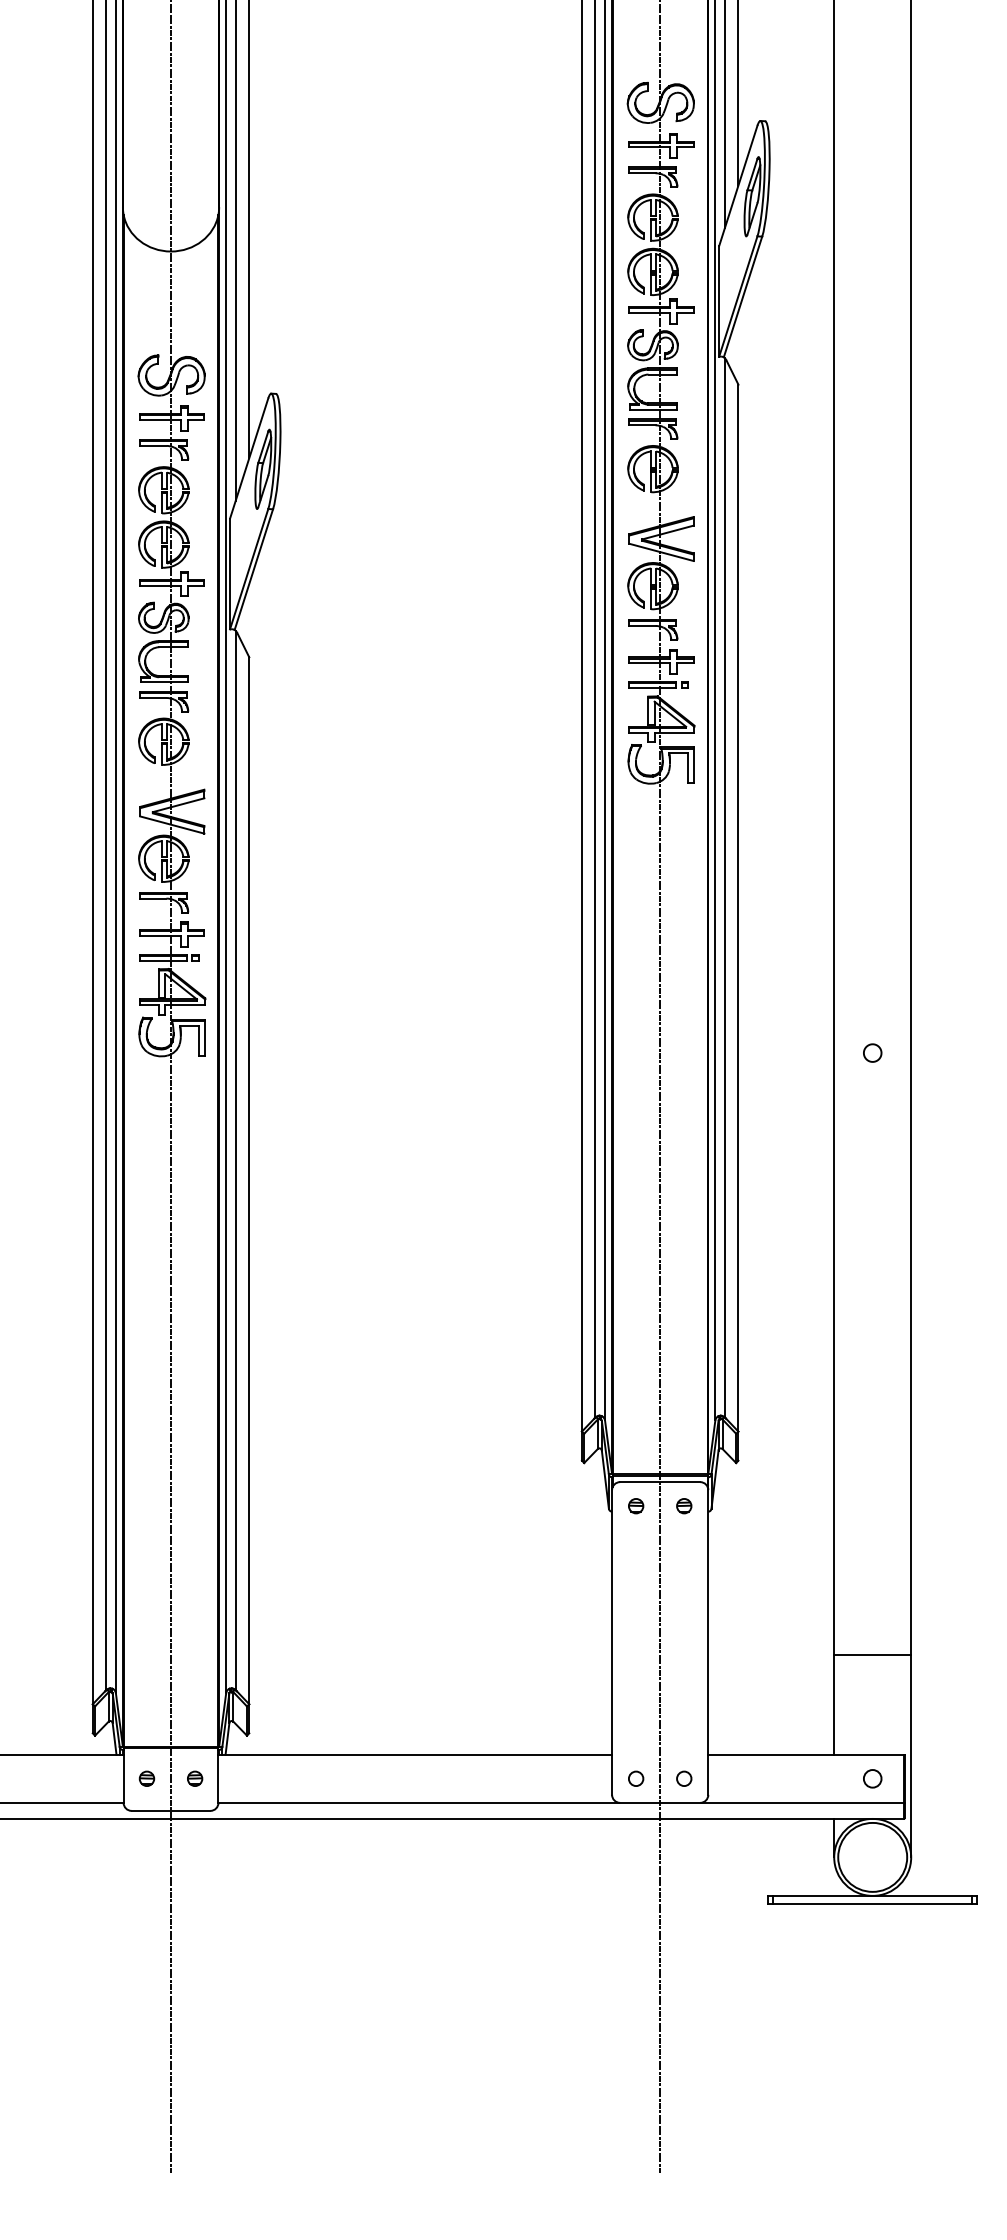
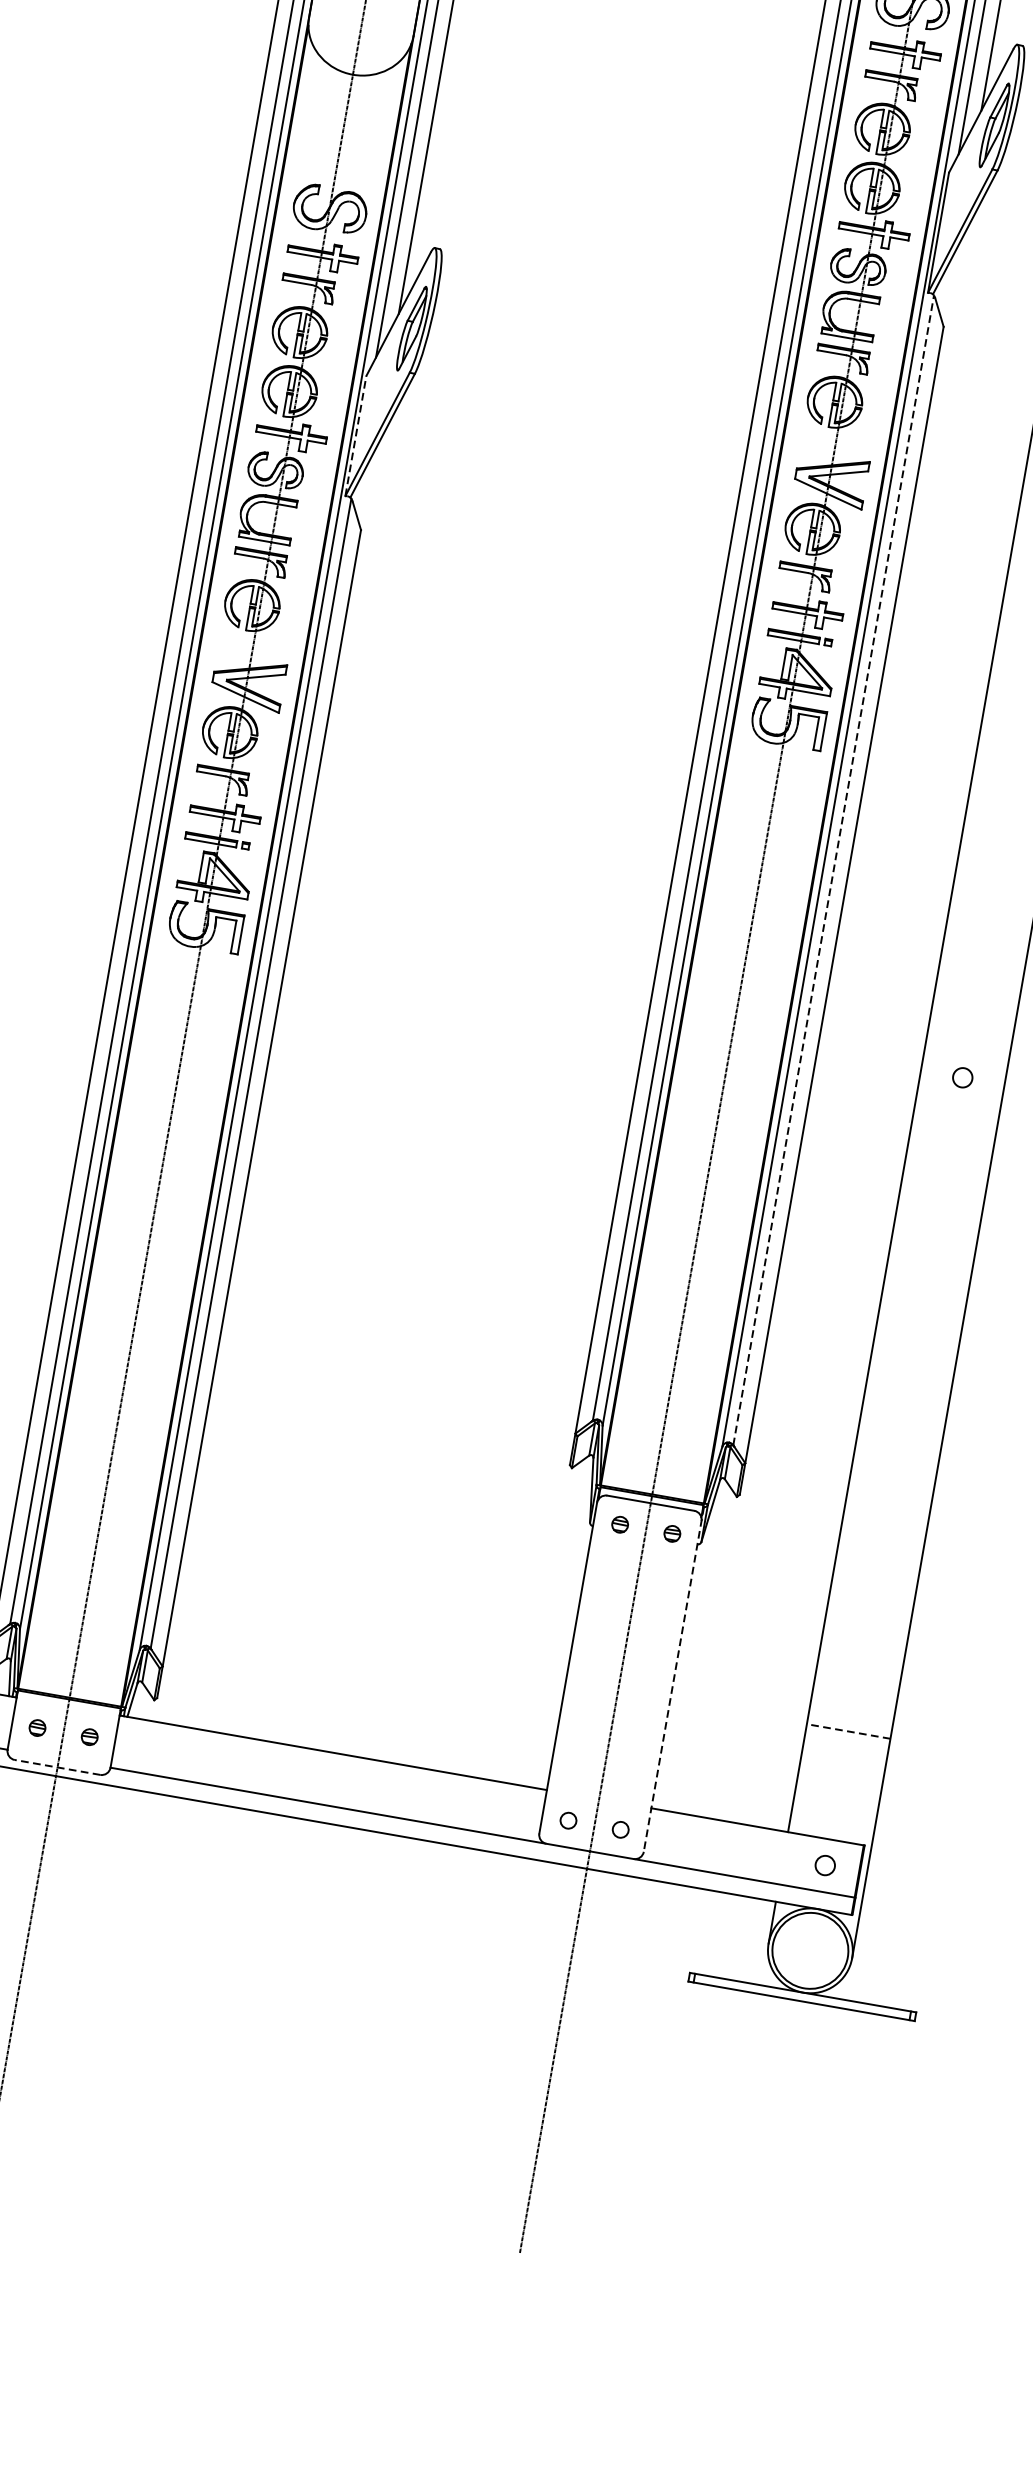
line: (230, 573) -> (356, 435), solid -> dashed
line: (724, 887) -> (833, 869), solid -> dashed
line: (708, 1636) -> (674, 1679), solid -> dashed
line: (872, 1655) -> (848, 1731), solid -> dashed
line: (170, 1810) -> (57, 1766), solid -> dashed

